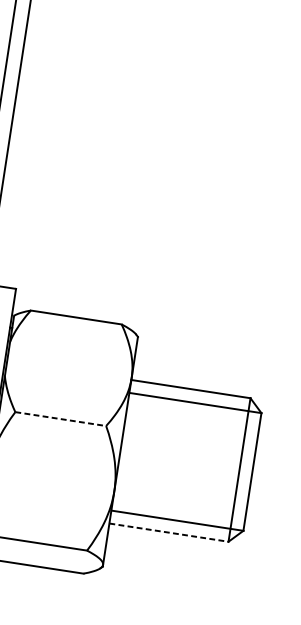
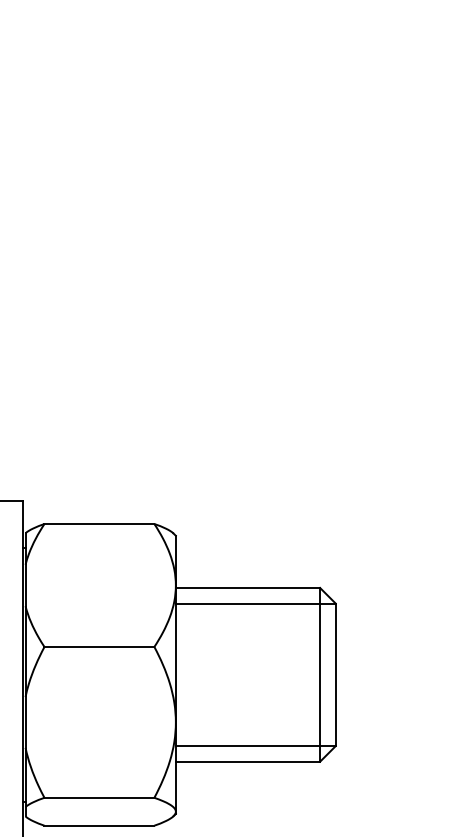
line: (60, 418) -> (99, 646), dashed -> solid
line: (169, 532) -> (248, 761), dashed -> solid

